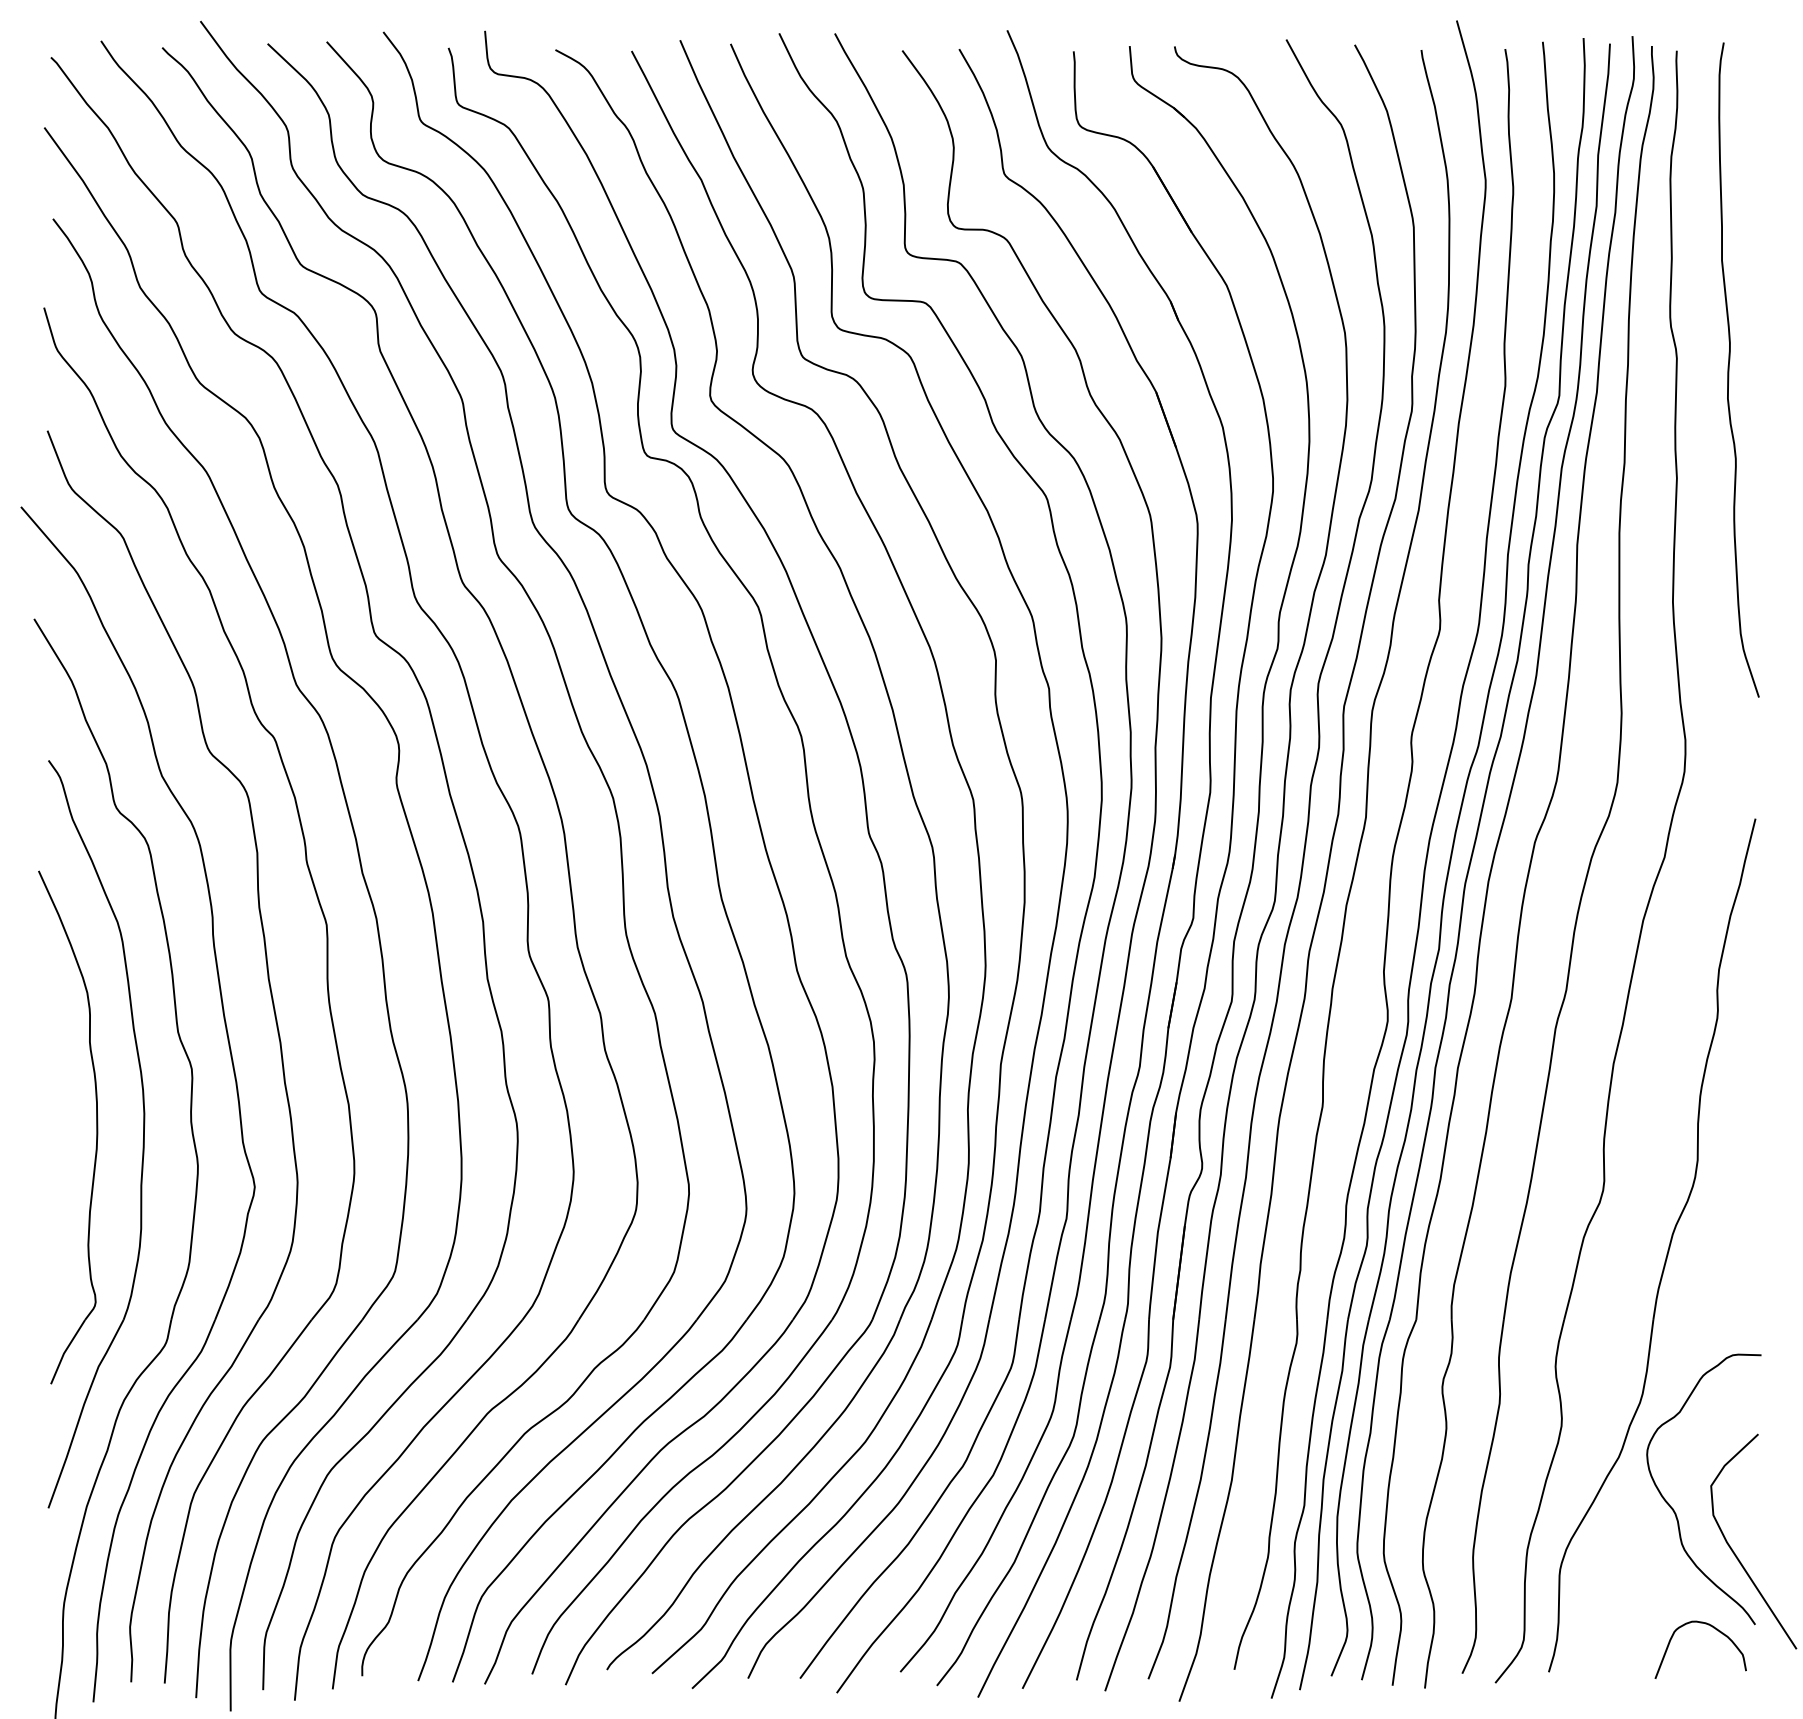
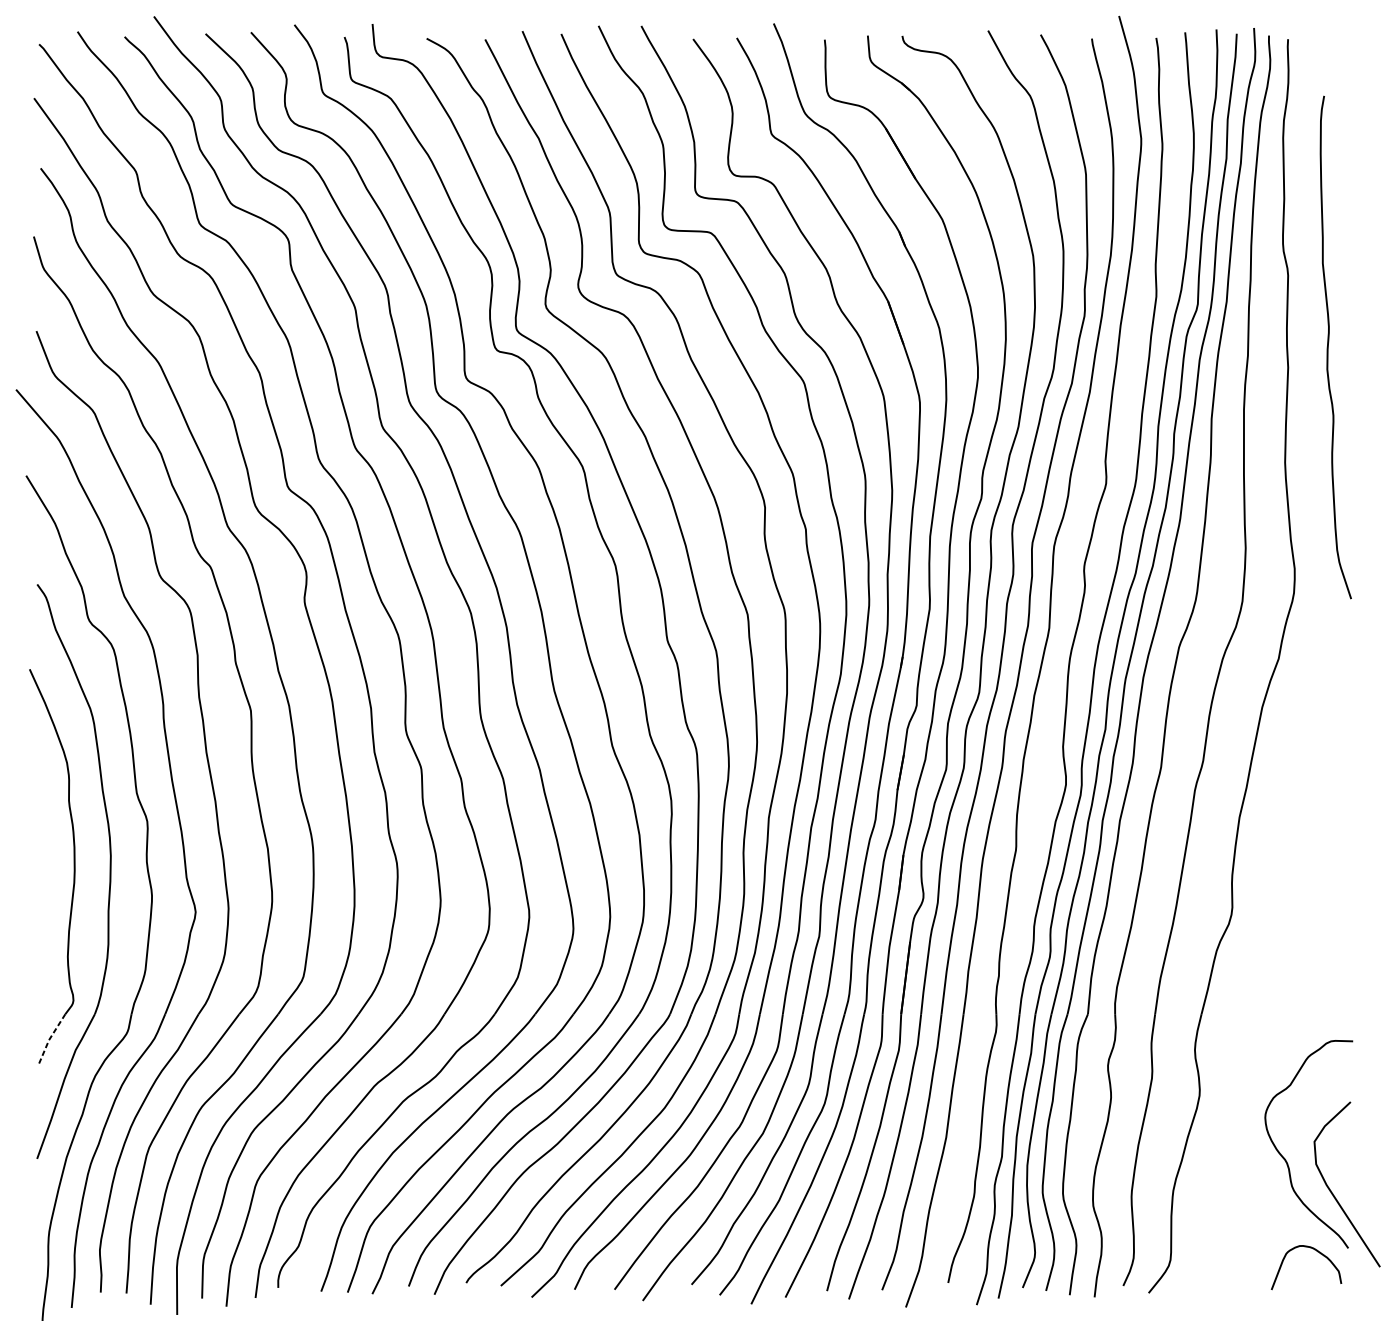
curve: (1729, 369) -> (1328, 347), moved
part: (1667, 1249) -> (1280, 960), removed
line: (65, 1351) -> (50, 1038), solid -> dashed

